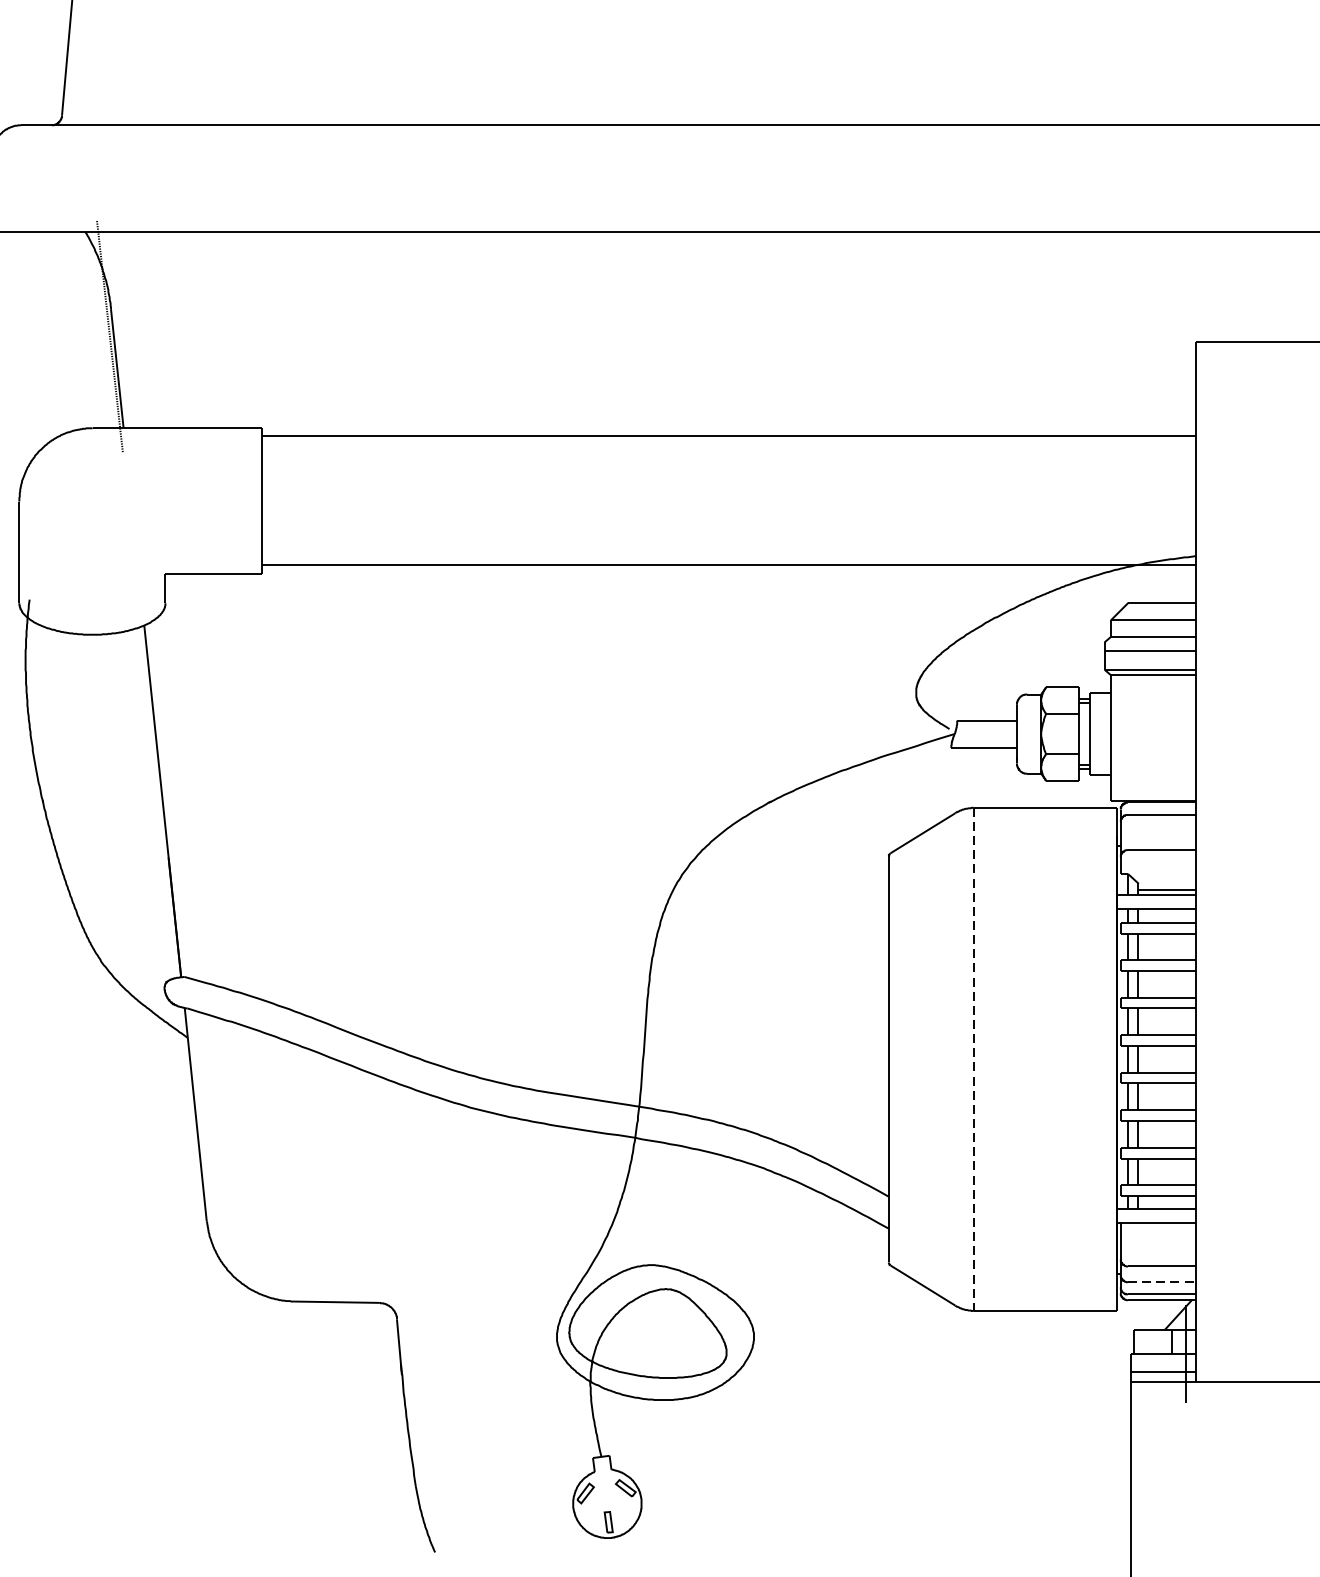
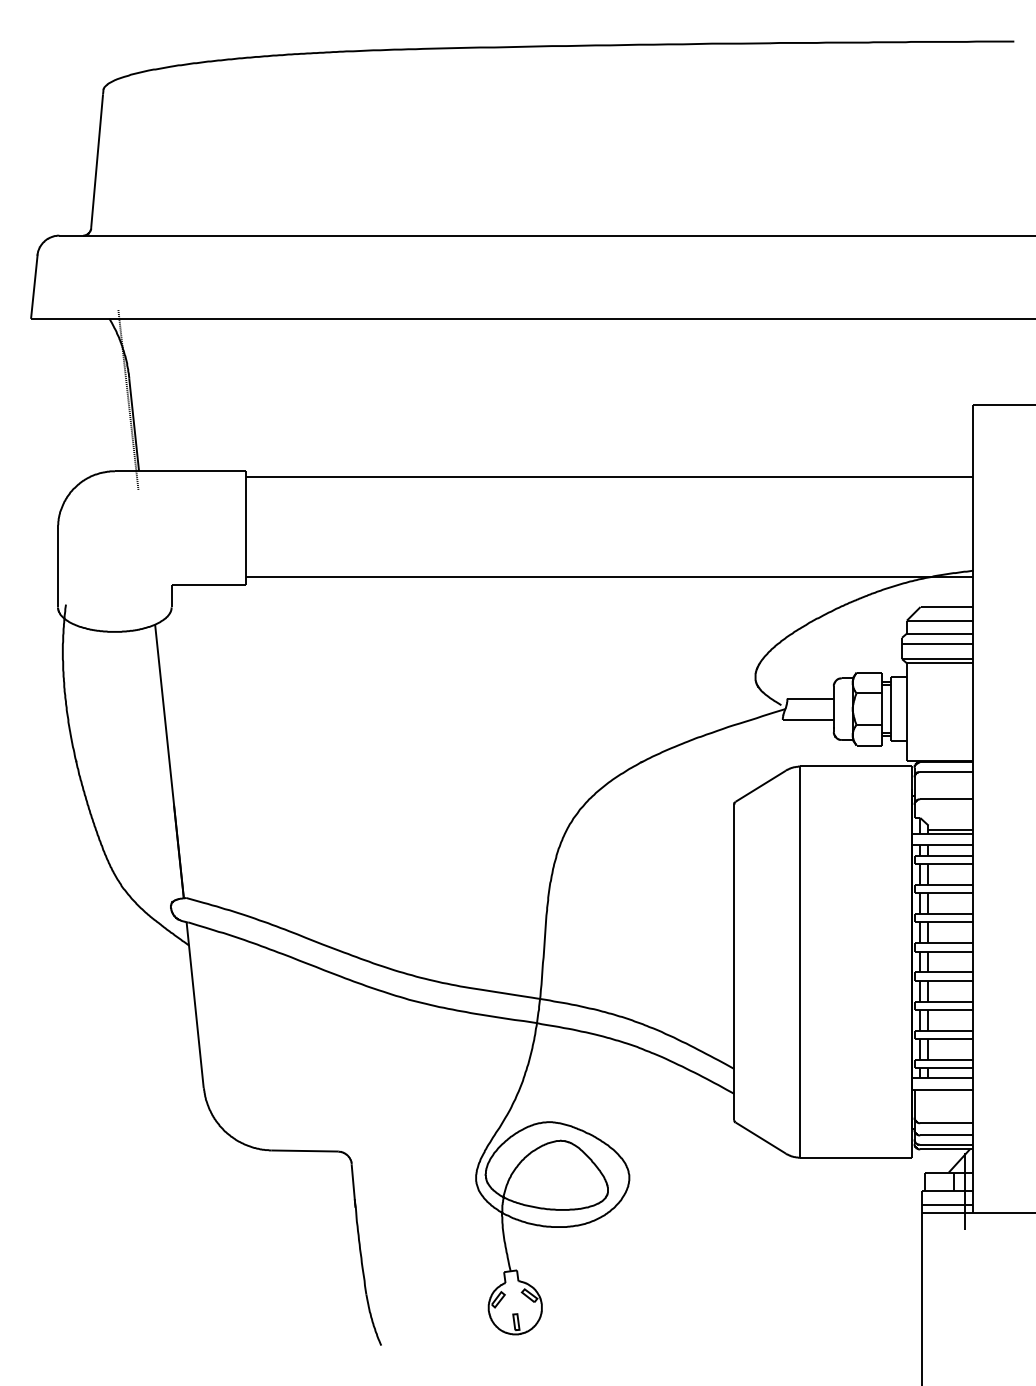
line: (974, 1059) -> (800, 962), dashed -> solid
line: (1161, 1282) -> (946, 1135), dashed -> solid

